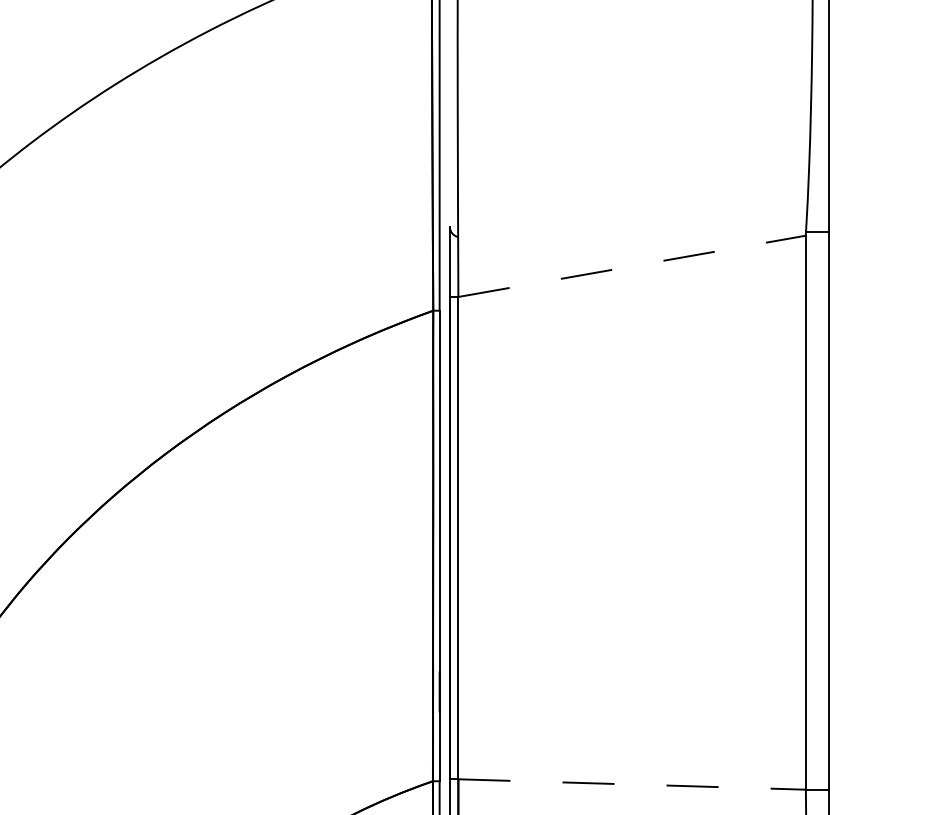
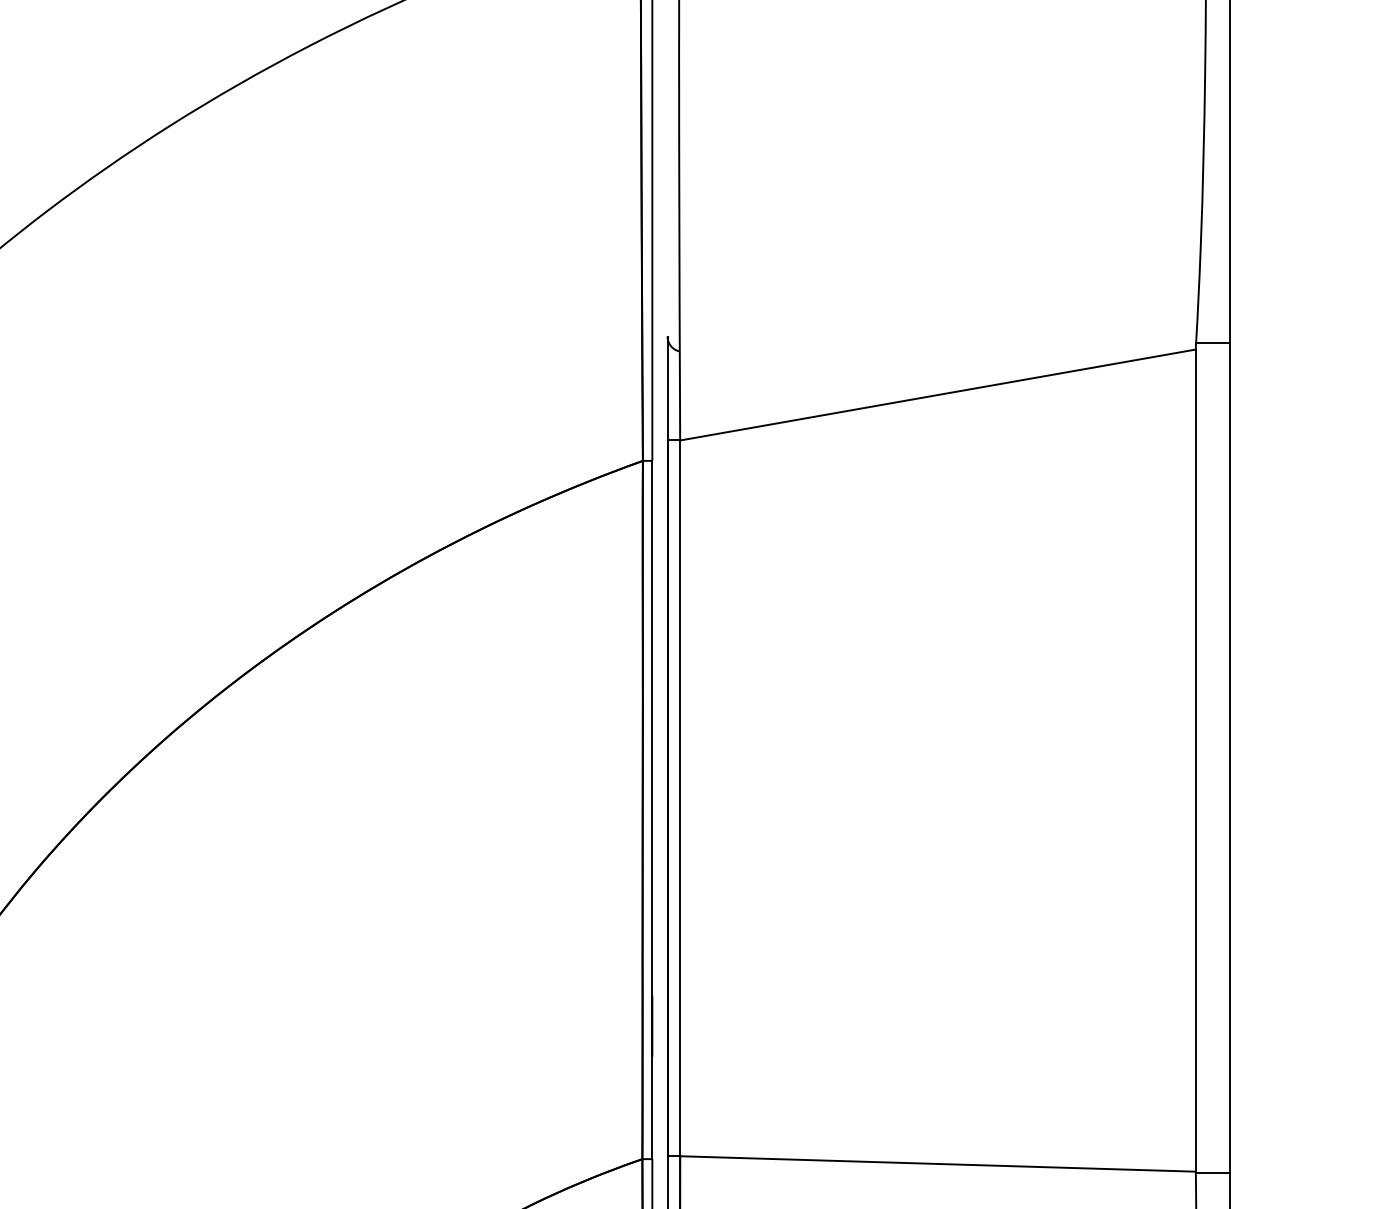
line: (632, 266) -> (938, 395), dashed -> solid
line: (632, 784) -> (938, 1163), dashed -> solid

